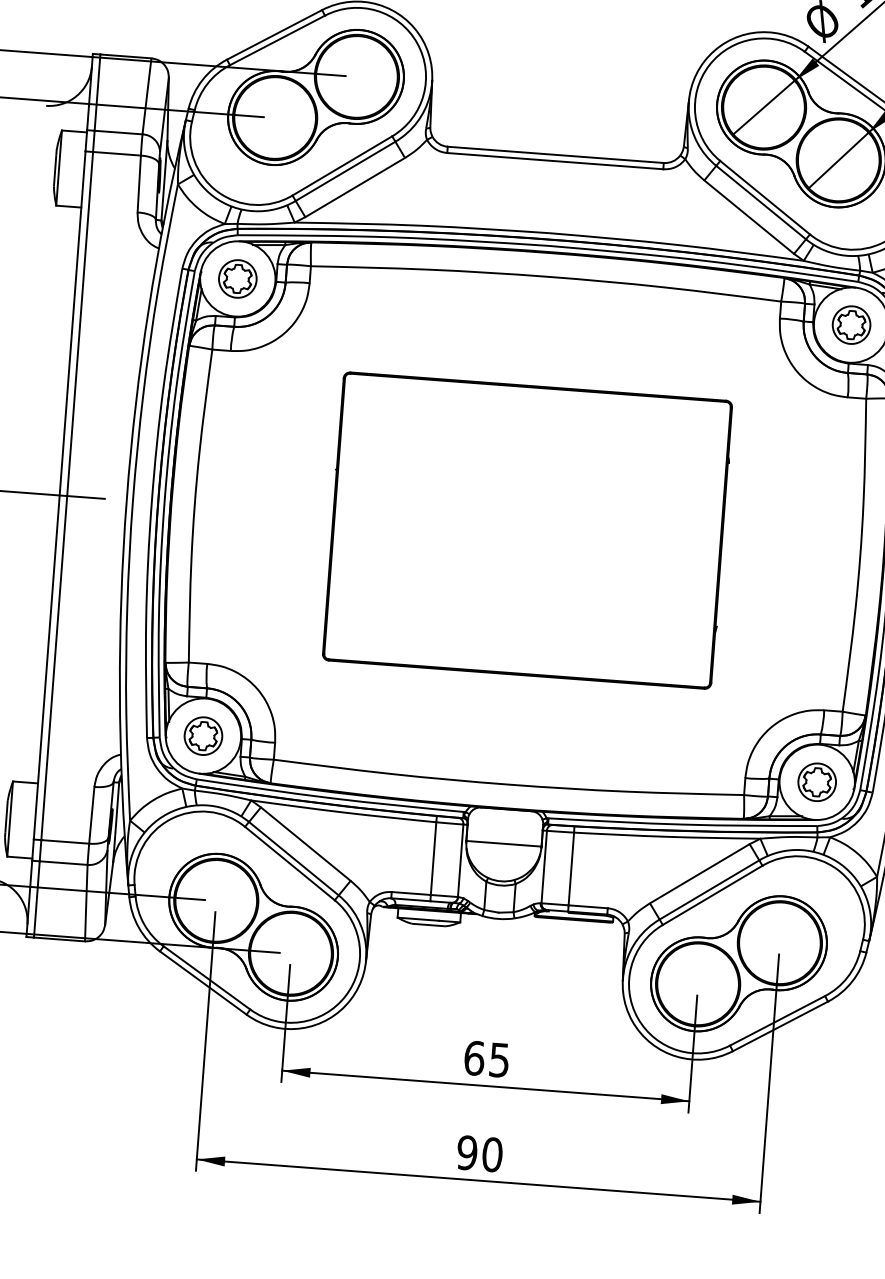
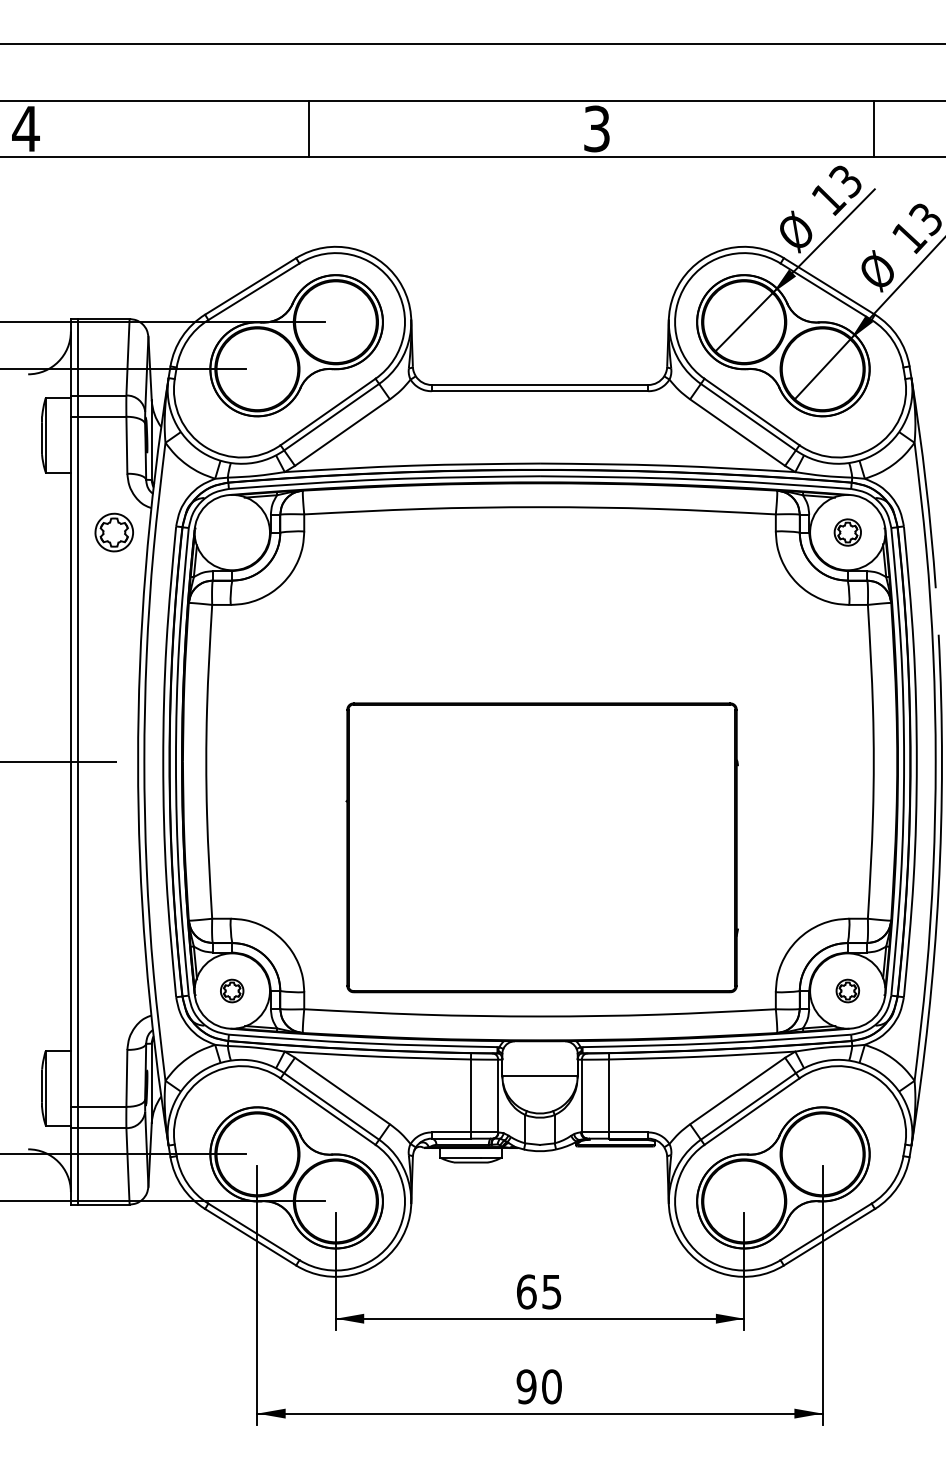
part: (237, 278) -> (113, 532), moved
part: (851, 325) -> (847, 532), size x0.7
part: (527, 530) -> (541, 847), moved
part: (202, 735) -> (231, 990), size x0.6
part: (816, 781) -> (847, 990), size x0.6

